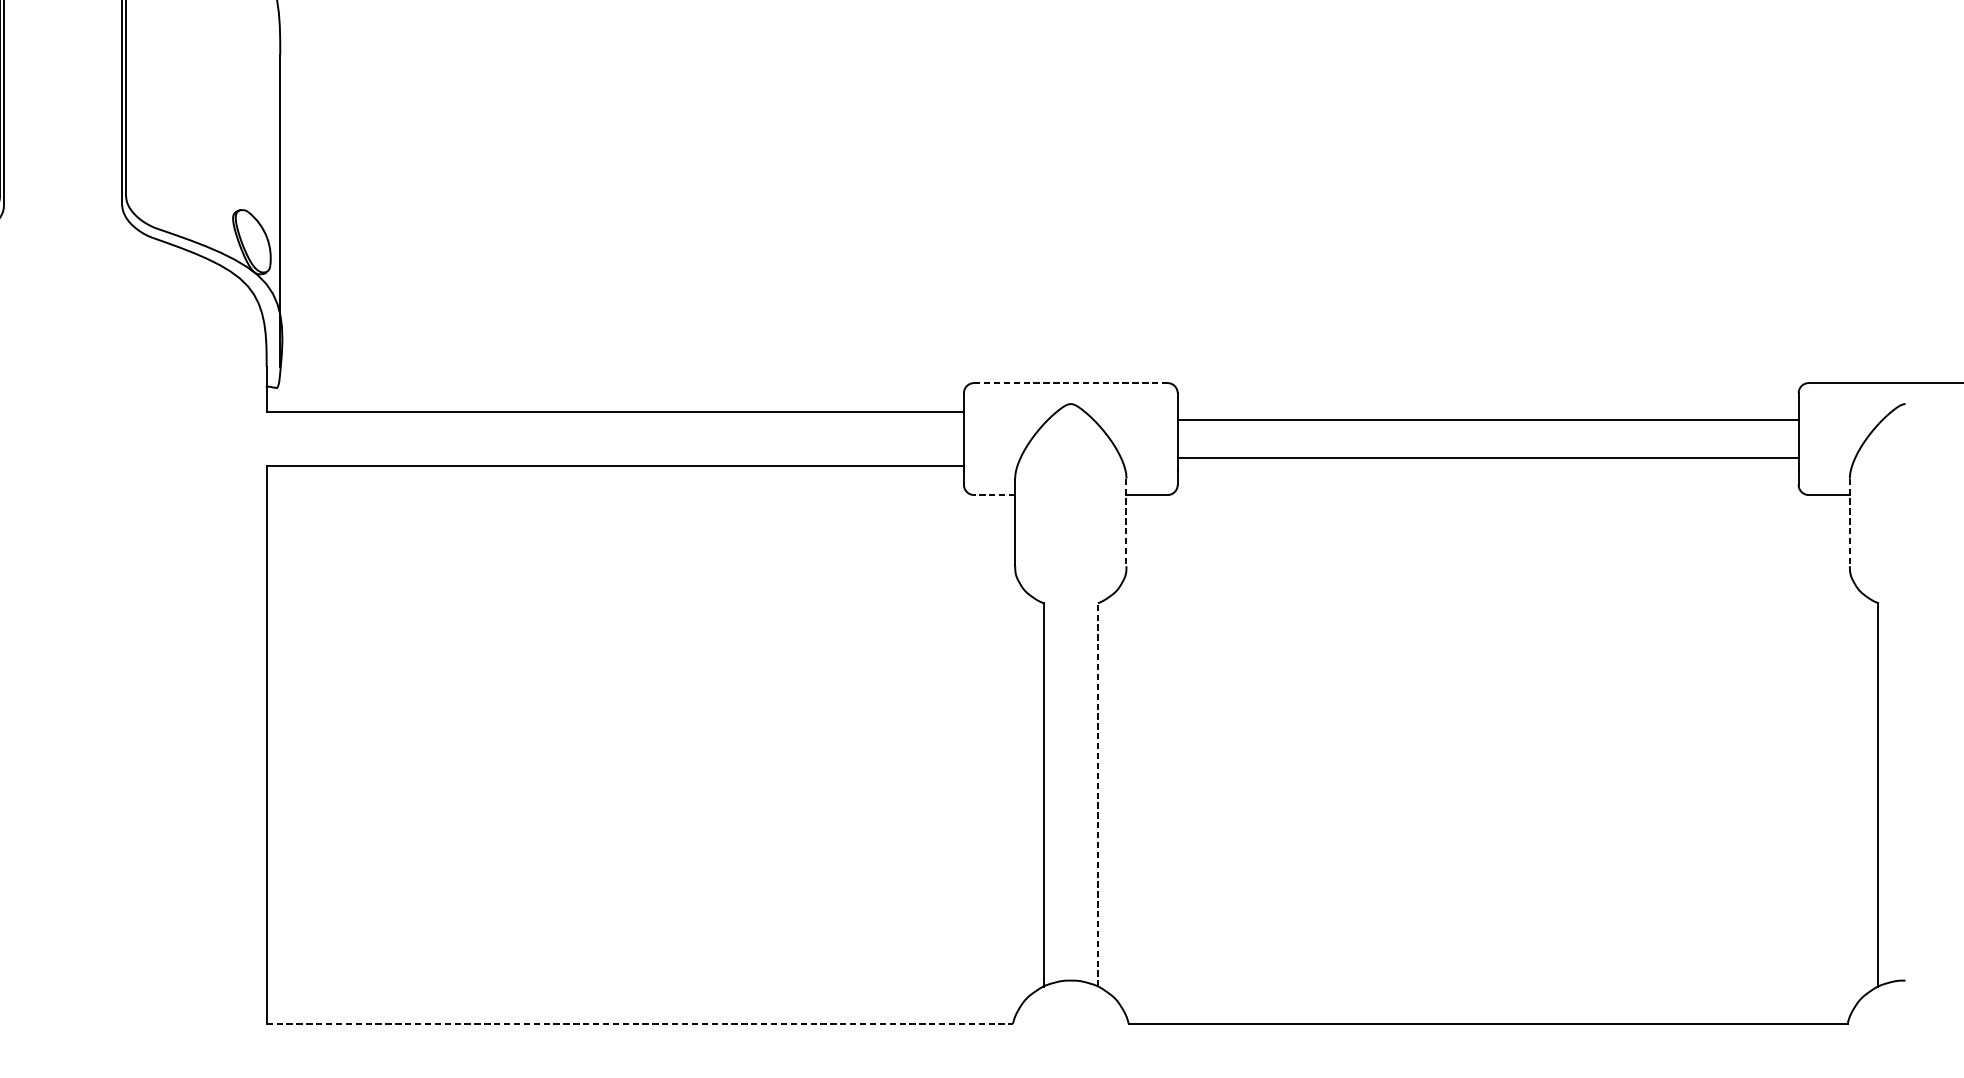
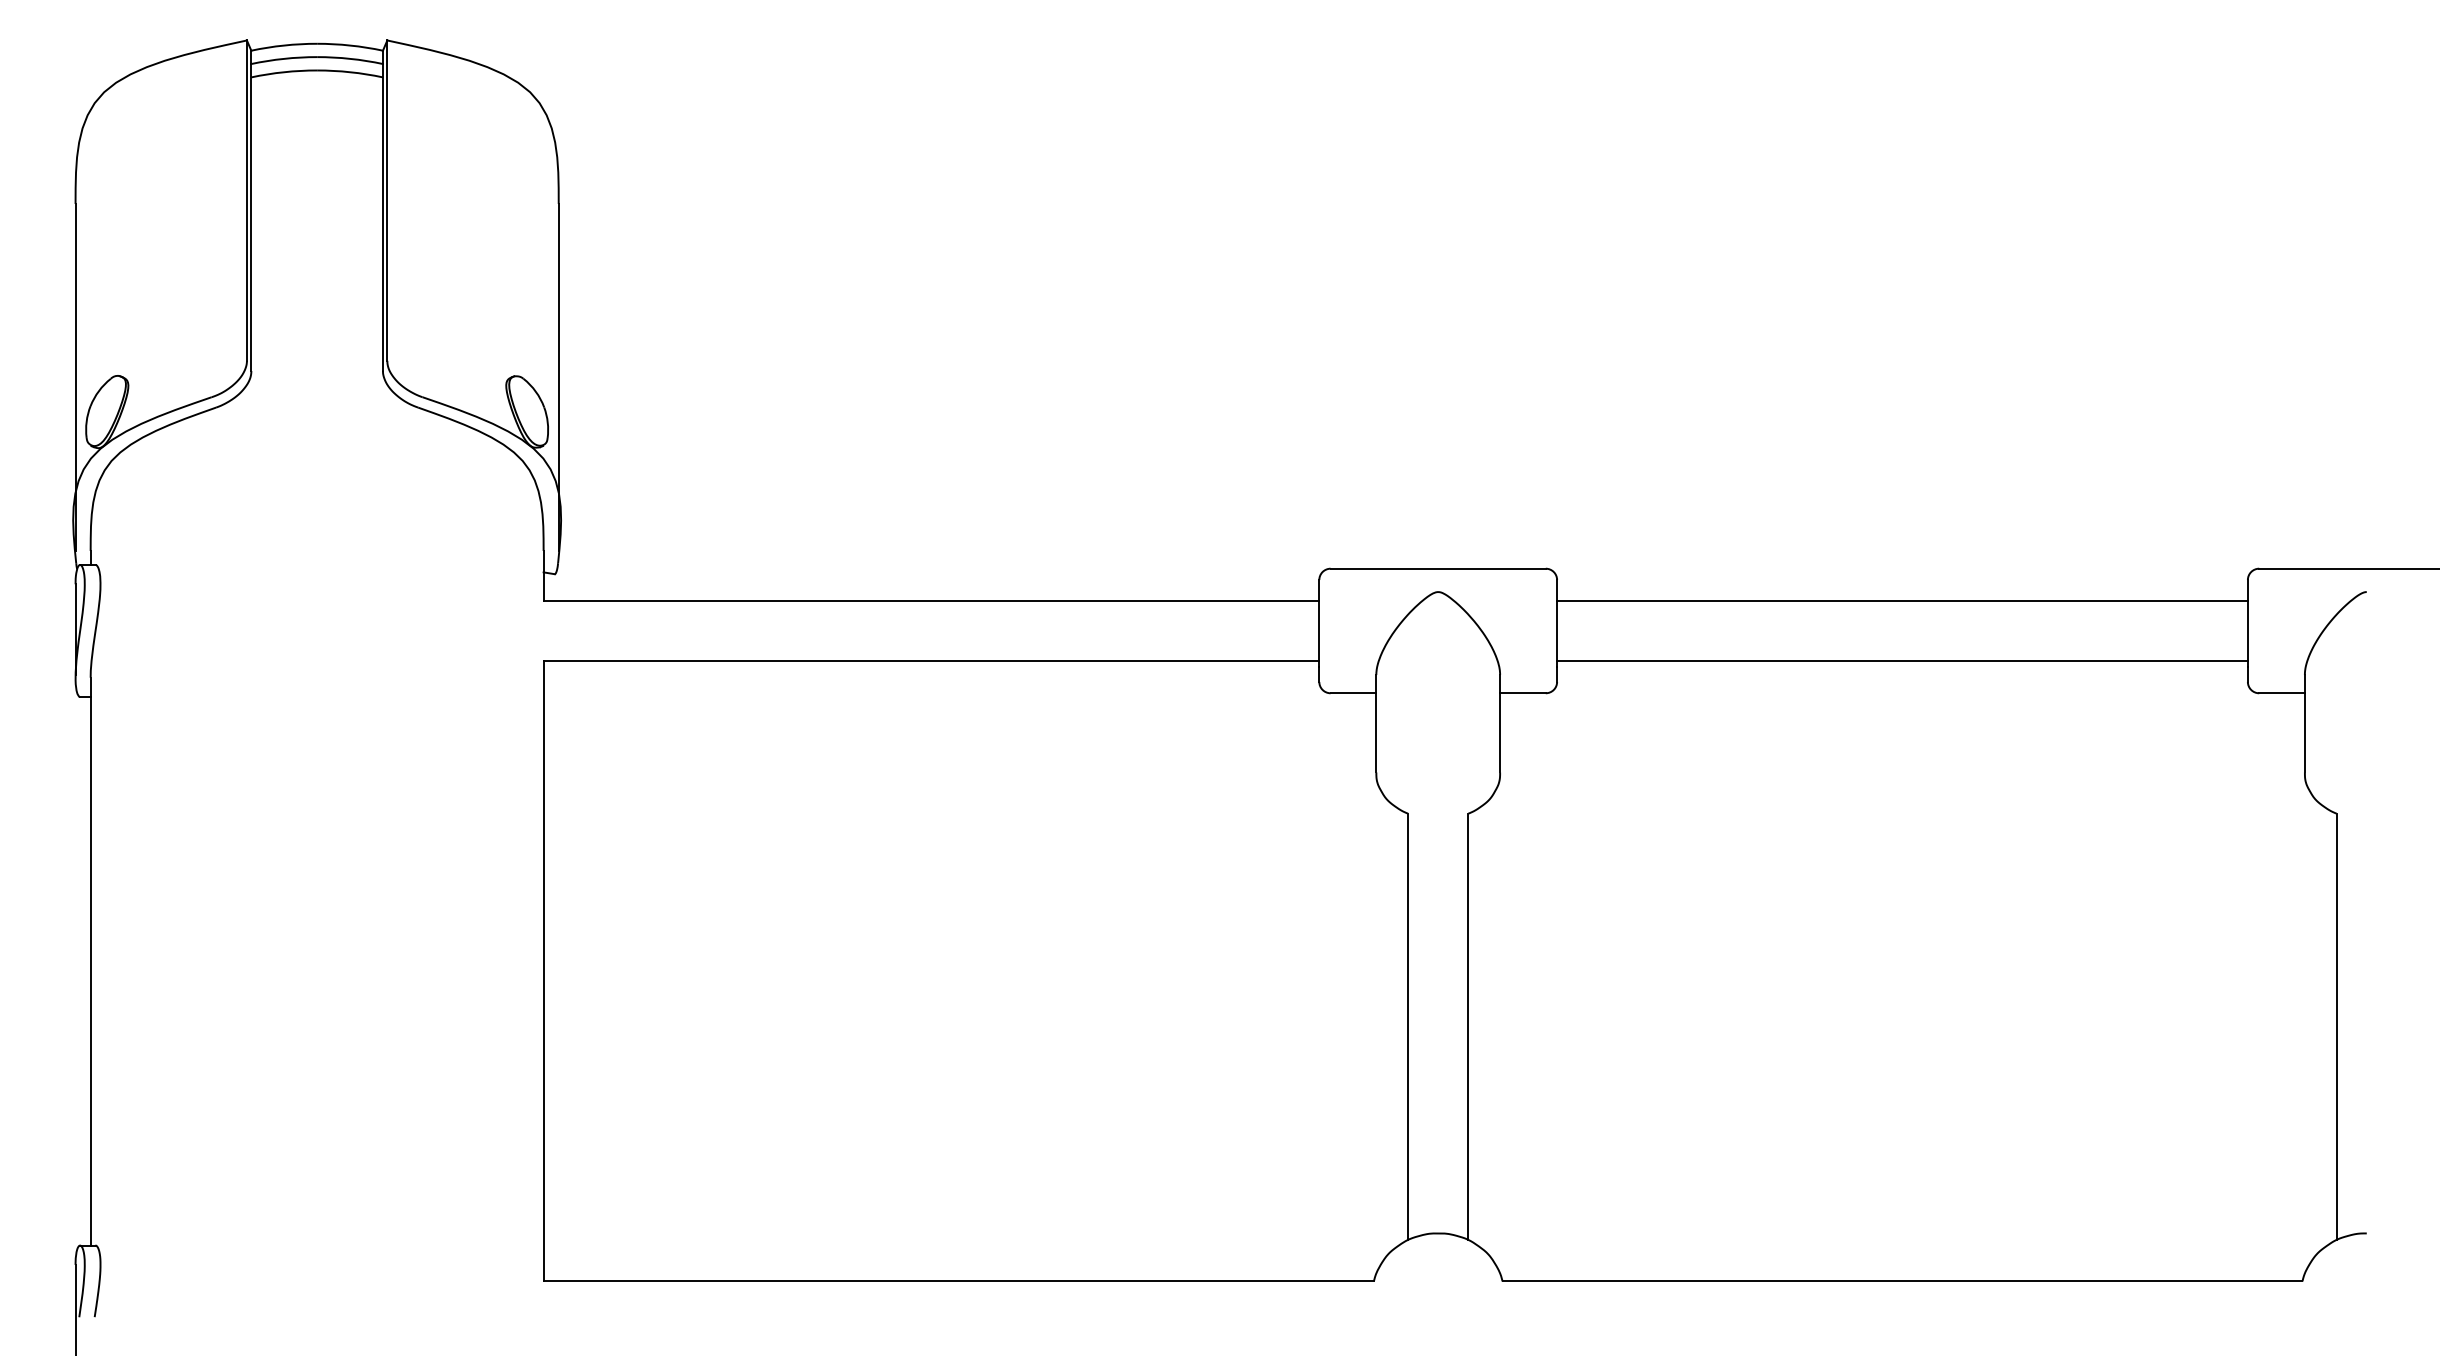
line: (1071, 382) -> (1438, 568), dashed -> solid
line: (1488, 420) -> (1902, 661), moved
line: (1488, 457) -> (1902, 600), moved
line: (994, 495) -> (1353, 693), dashed -> solid
line: (1126, 522) -> (1500, 723), dashed -> solid
line: (1849, 522) -> (2304, 723), dashed -> solid
line: (1098, 794) -> (1468, 1026), dashed -> solid
line: (640, 1023) -> (959, 1281), dashed -> solid

